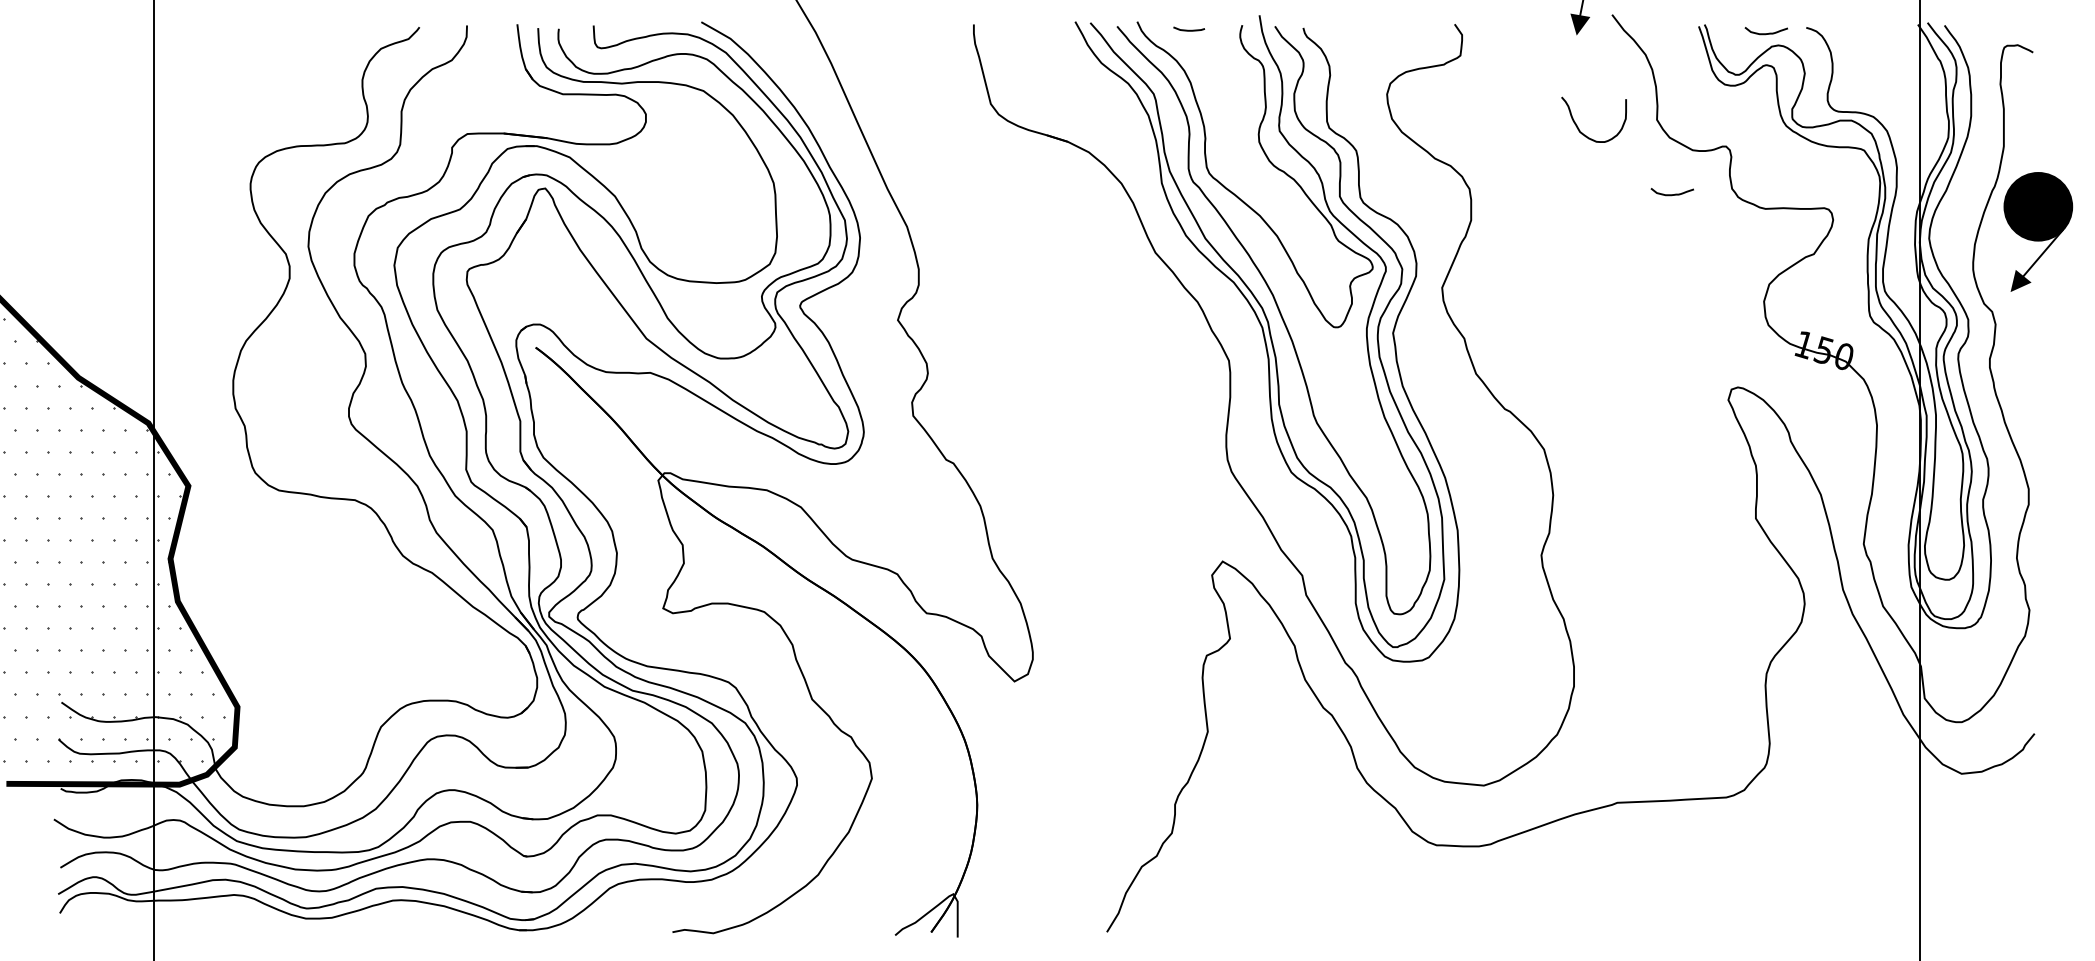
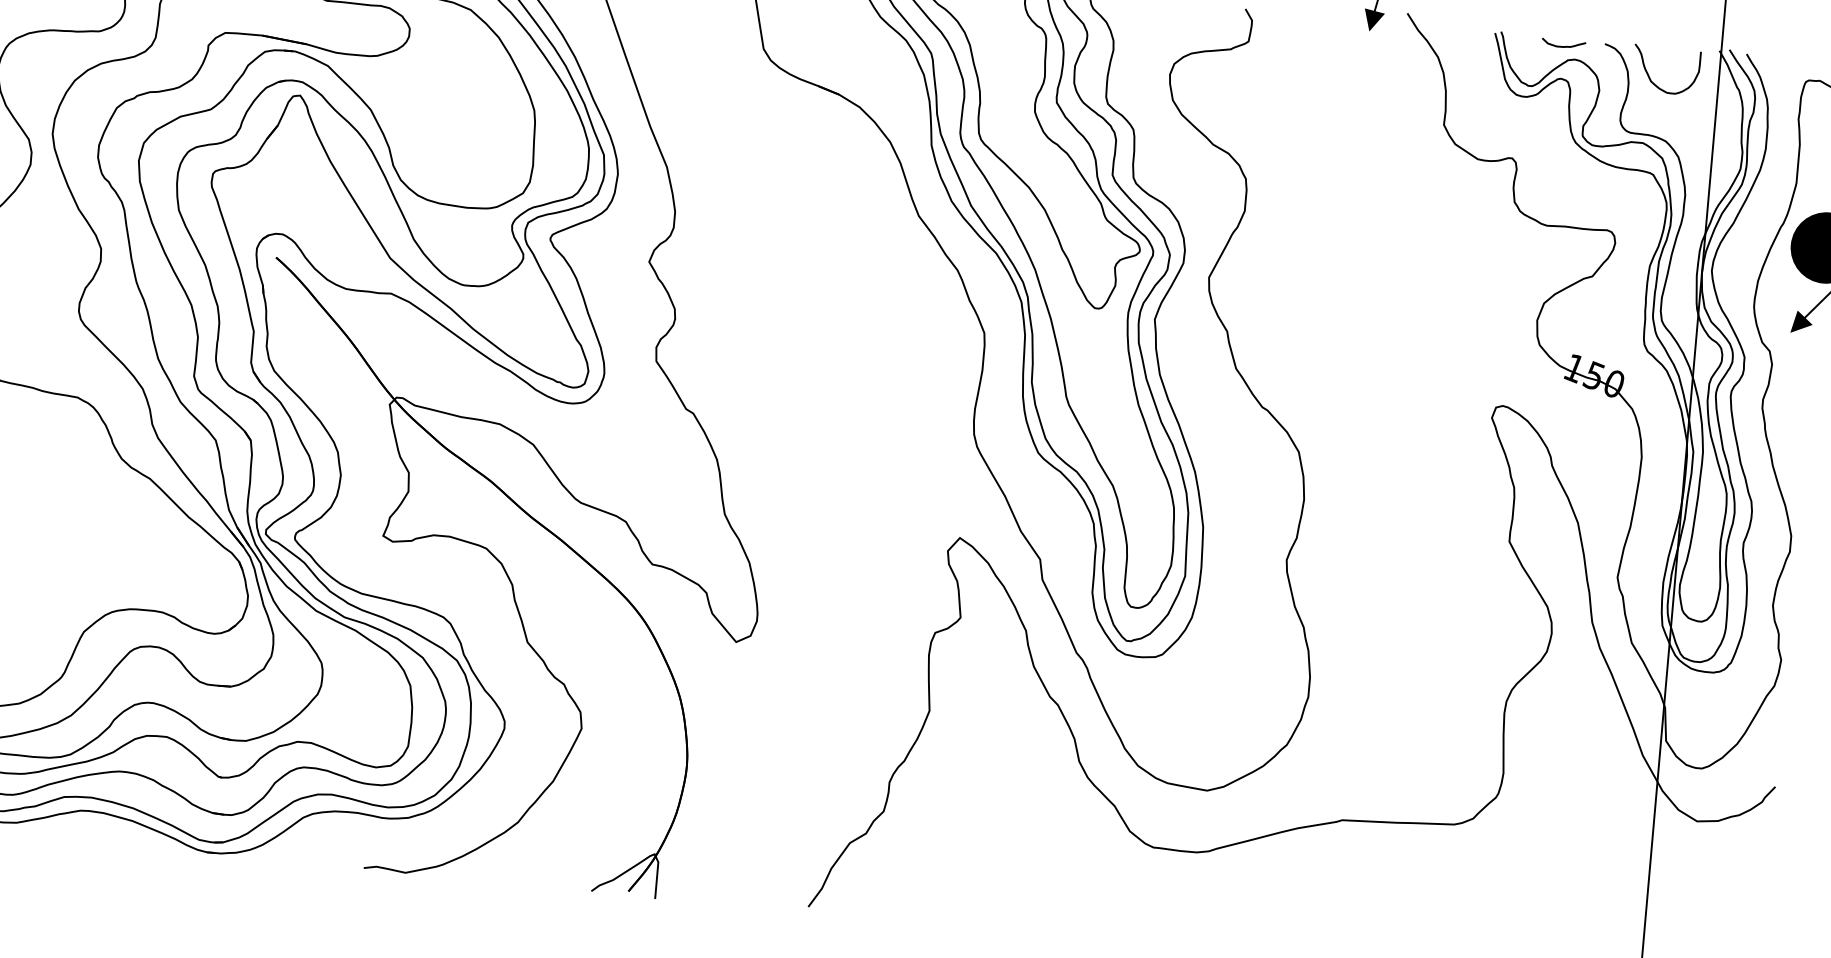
curve: (1579, 128) -> (1650, 77), moved
curve: (1671, 194) -> (1452, 202), removed

